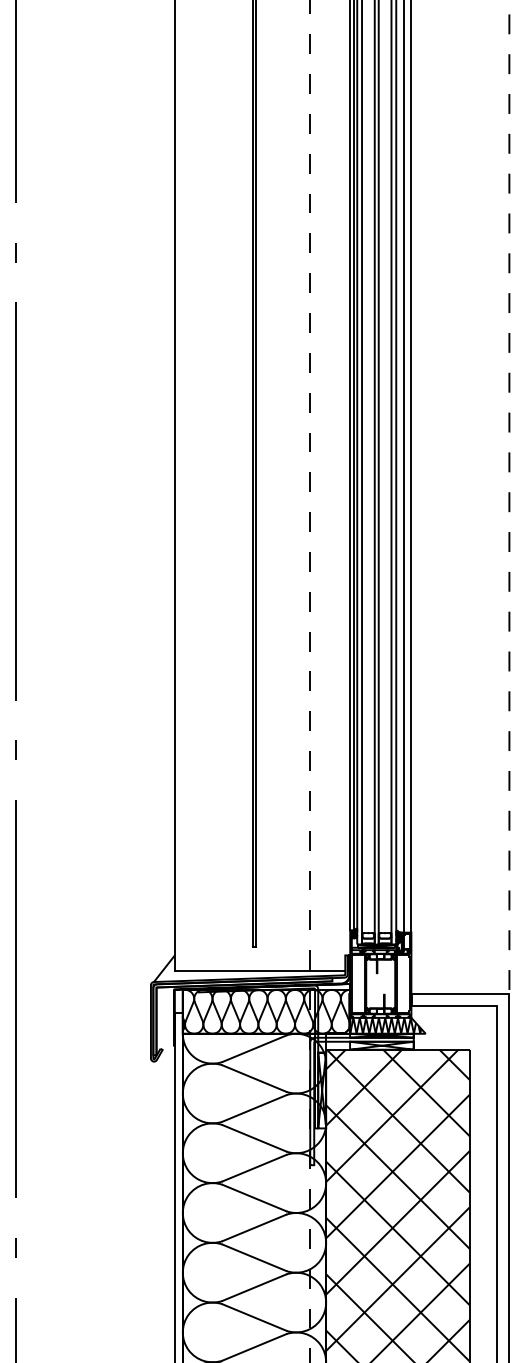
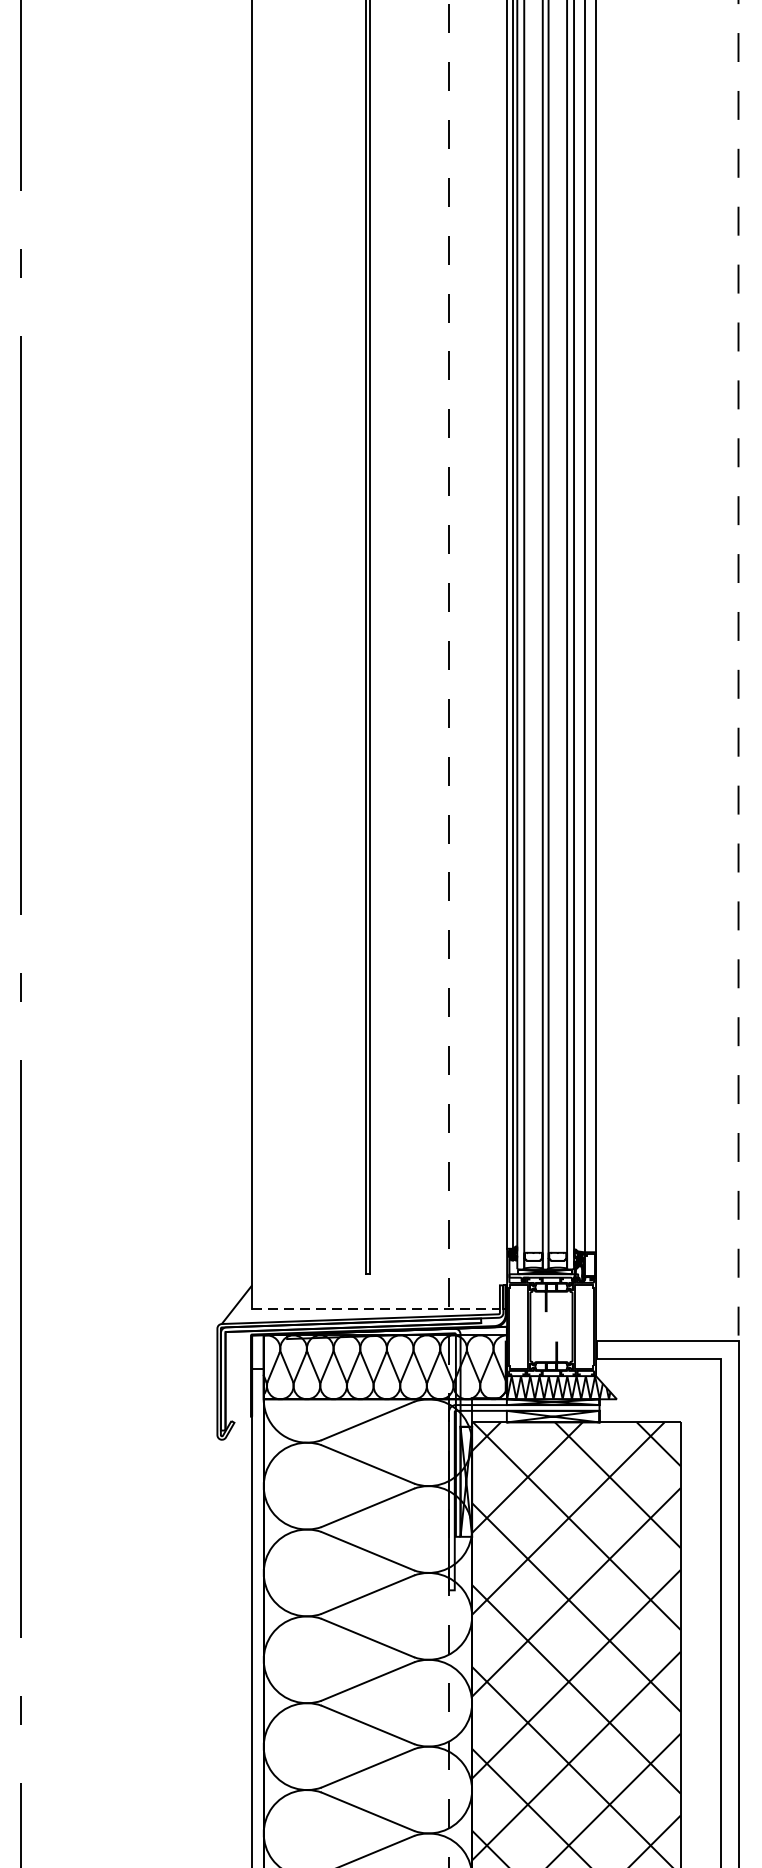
line: (260, 971) -> (376, 1308), solid -> dashed

